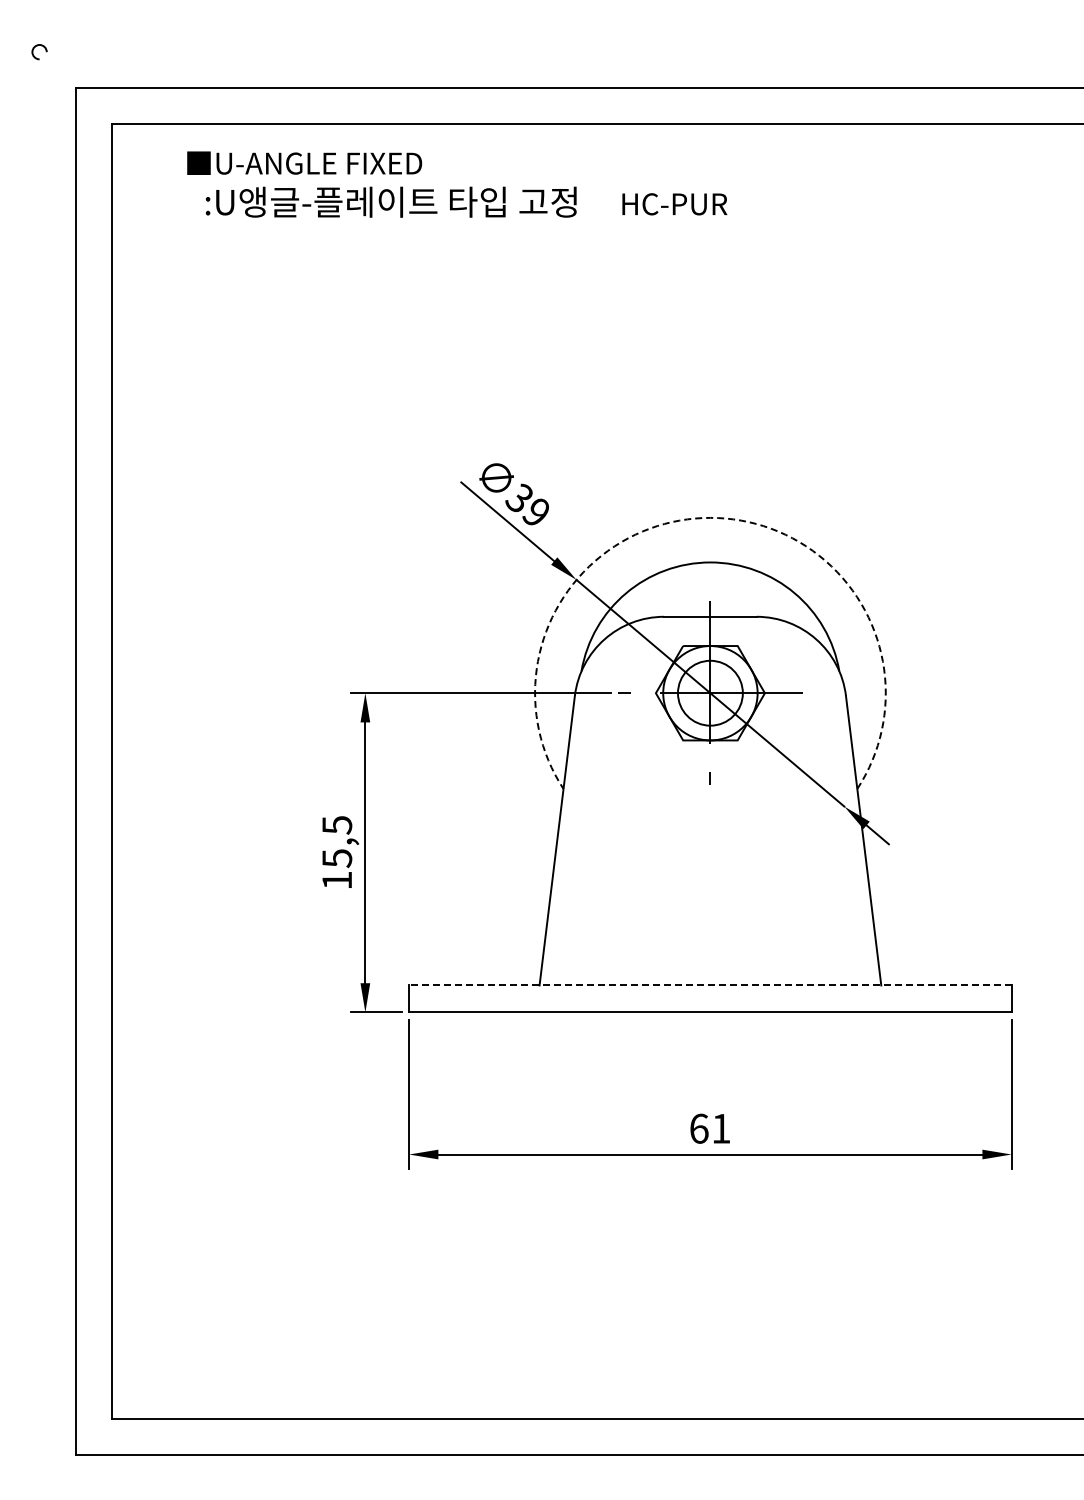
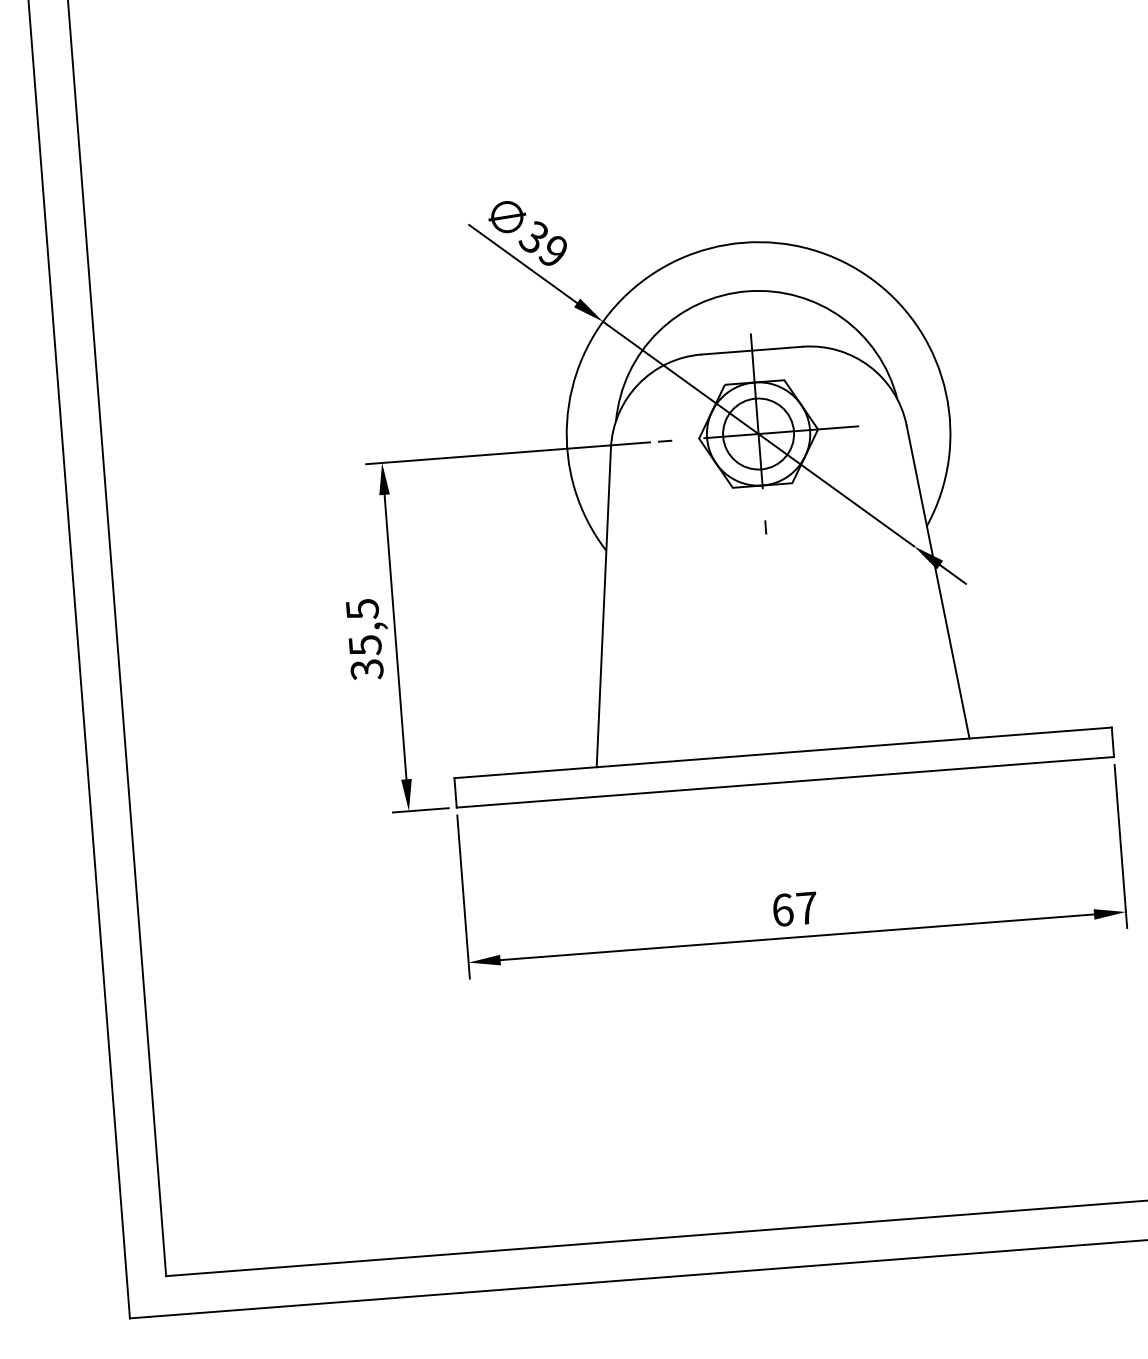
arc: (710, 517) -> (743, 242), dashed -> solid
text: (337, 880) -> (367, 669), 15,5 -> 35,5
line: (709, 985) -> (782, 752), dashed -> solid
text: (721, 1128) -> (807, 907), 61 -> 67

